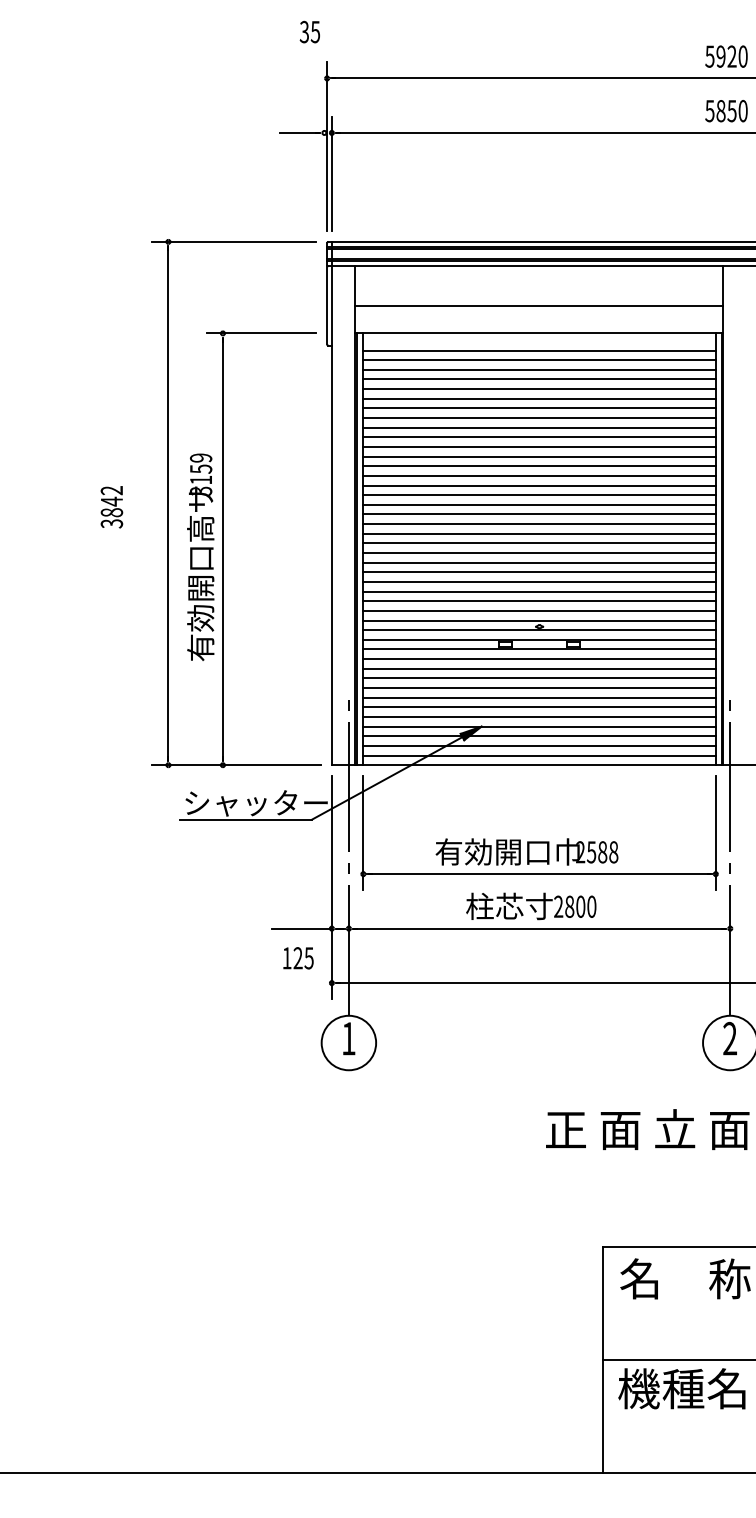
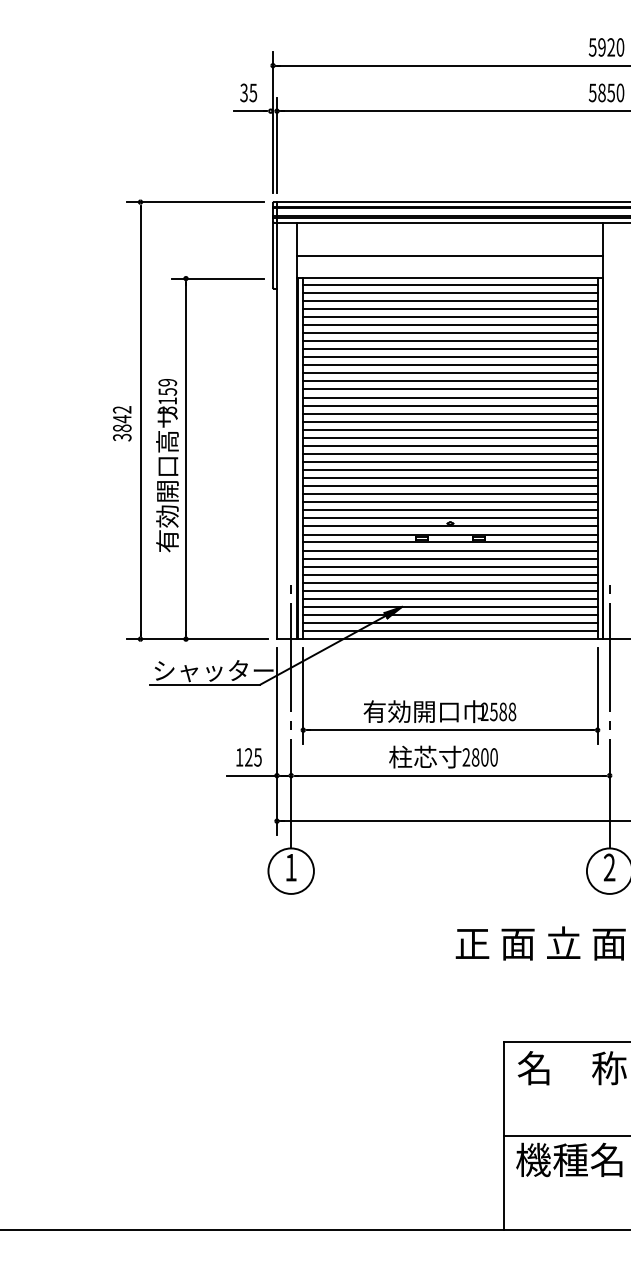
text: (309, 31) -> (248, 92), moved
line: (539, 340) -> (450, 284), added
text: (112, 506) -> (122, 423), moved
text: (297, 958) -> (248, 757), moved

